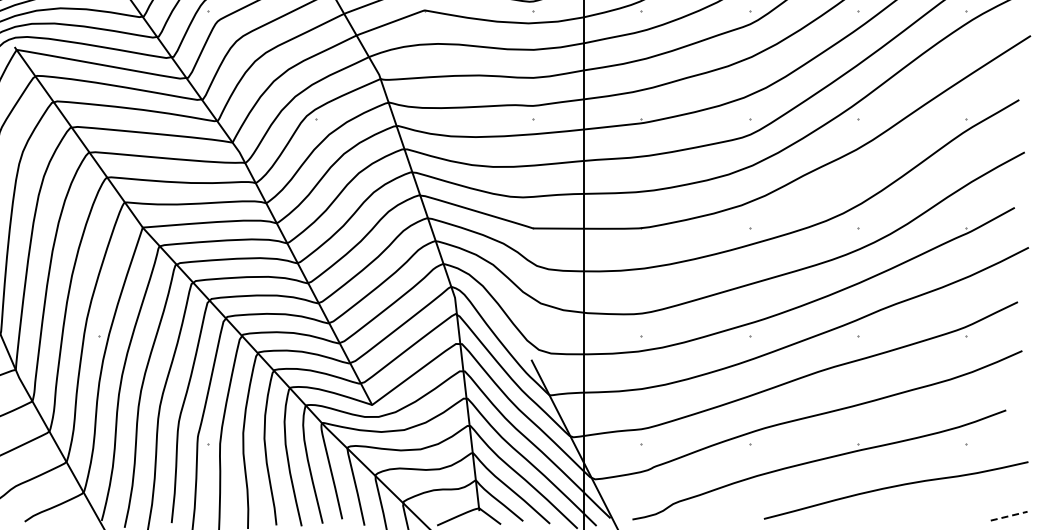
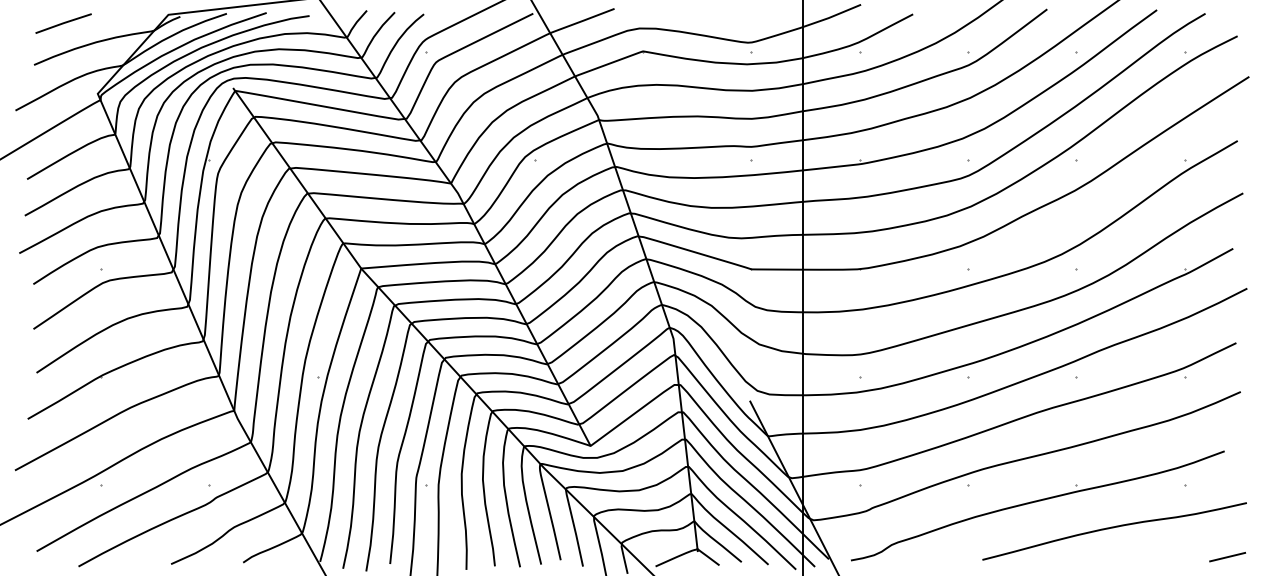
line: (1009, 516) -> (1227, 557), dashed -> solid

